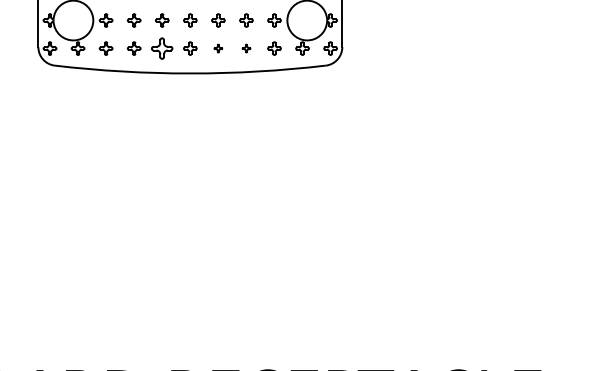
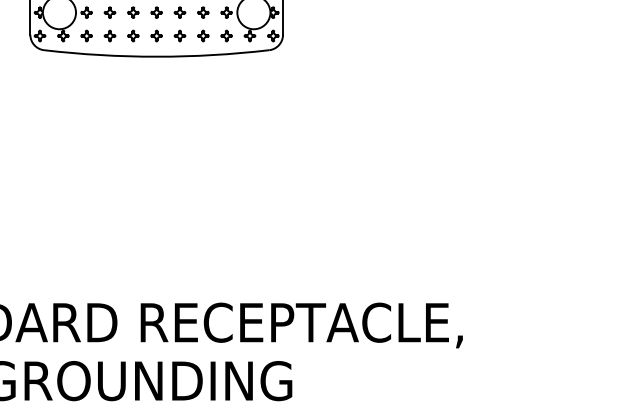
part: (162, 47) -> (133, 35), size x0.62
part: (217, 47) -> (179, 35), size x1.67
part: (246, 47) -> (203, 35), size x1.67

